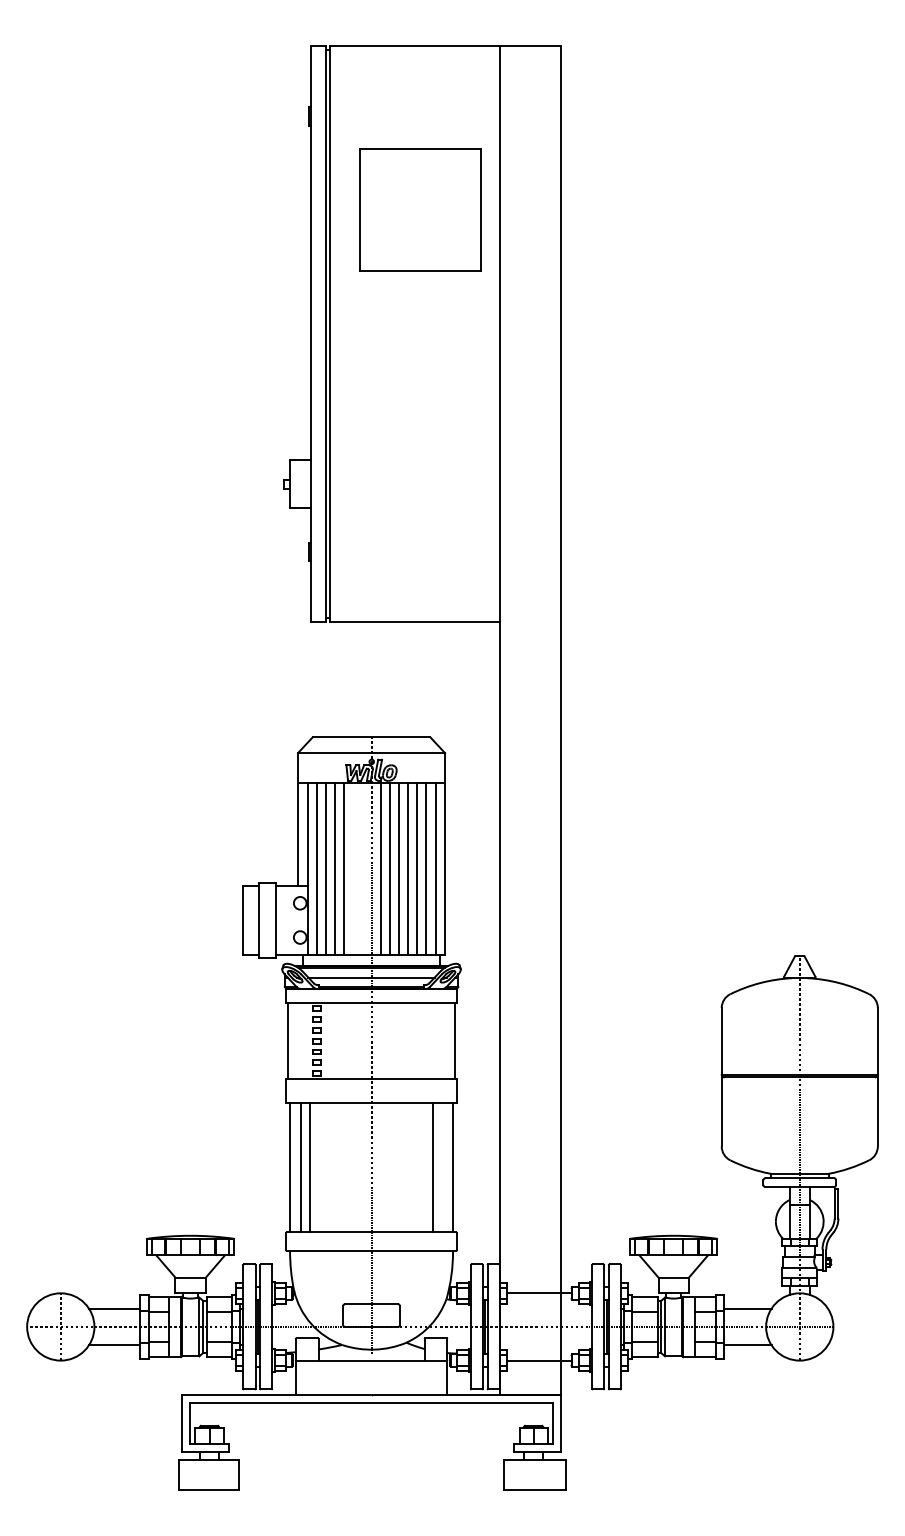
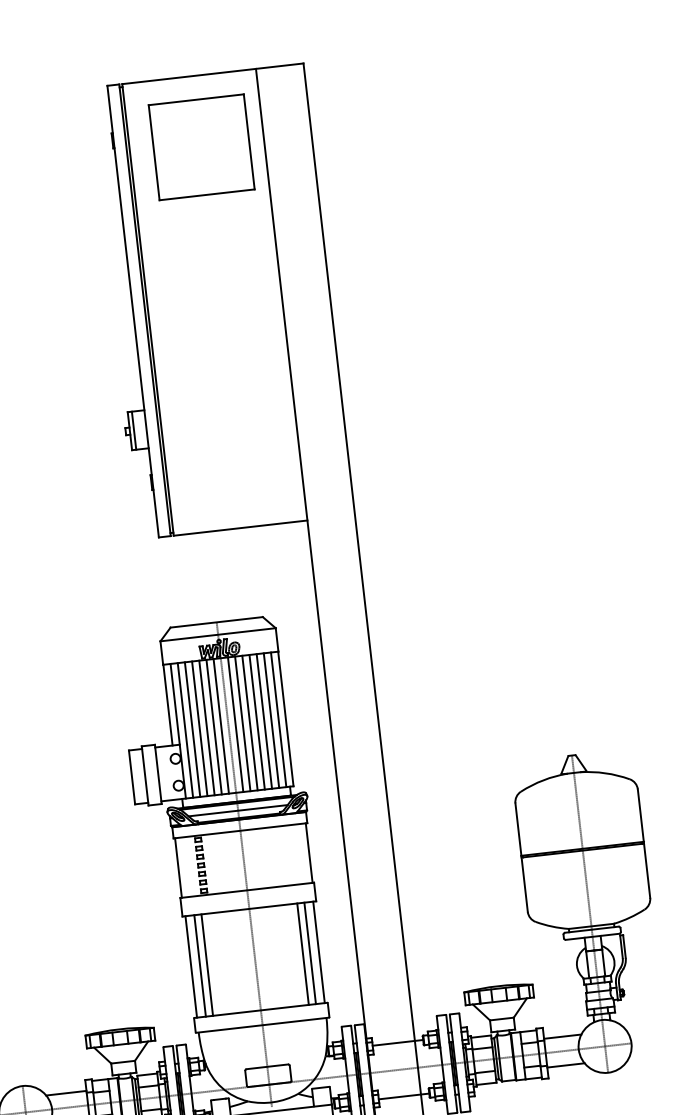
part: (420, 209) -> (201, 146), moved
line: (295, 483) -> (134, 430), added
line: (353, 868) -> (214, 726), added
line: (362, 868) -> (221, 726), added
line: (441, 1167) -> (309, 953), added

